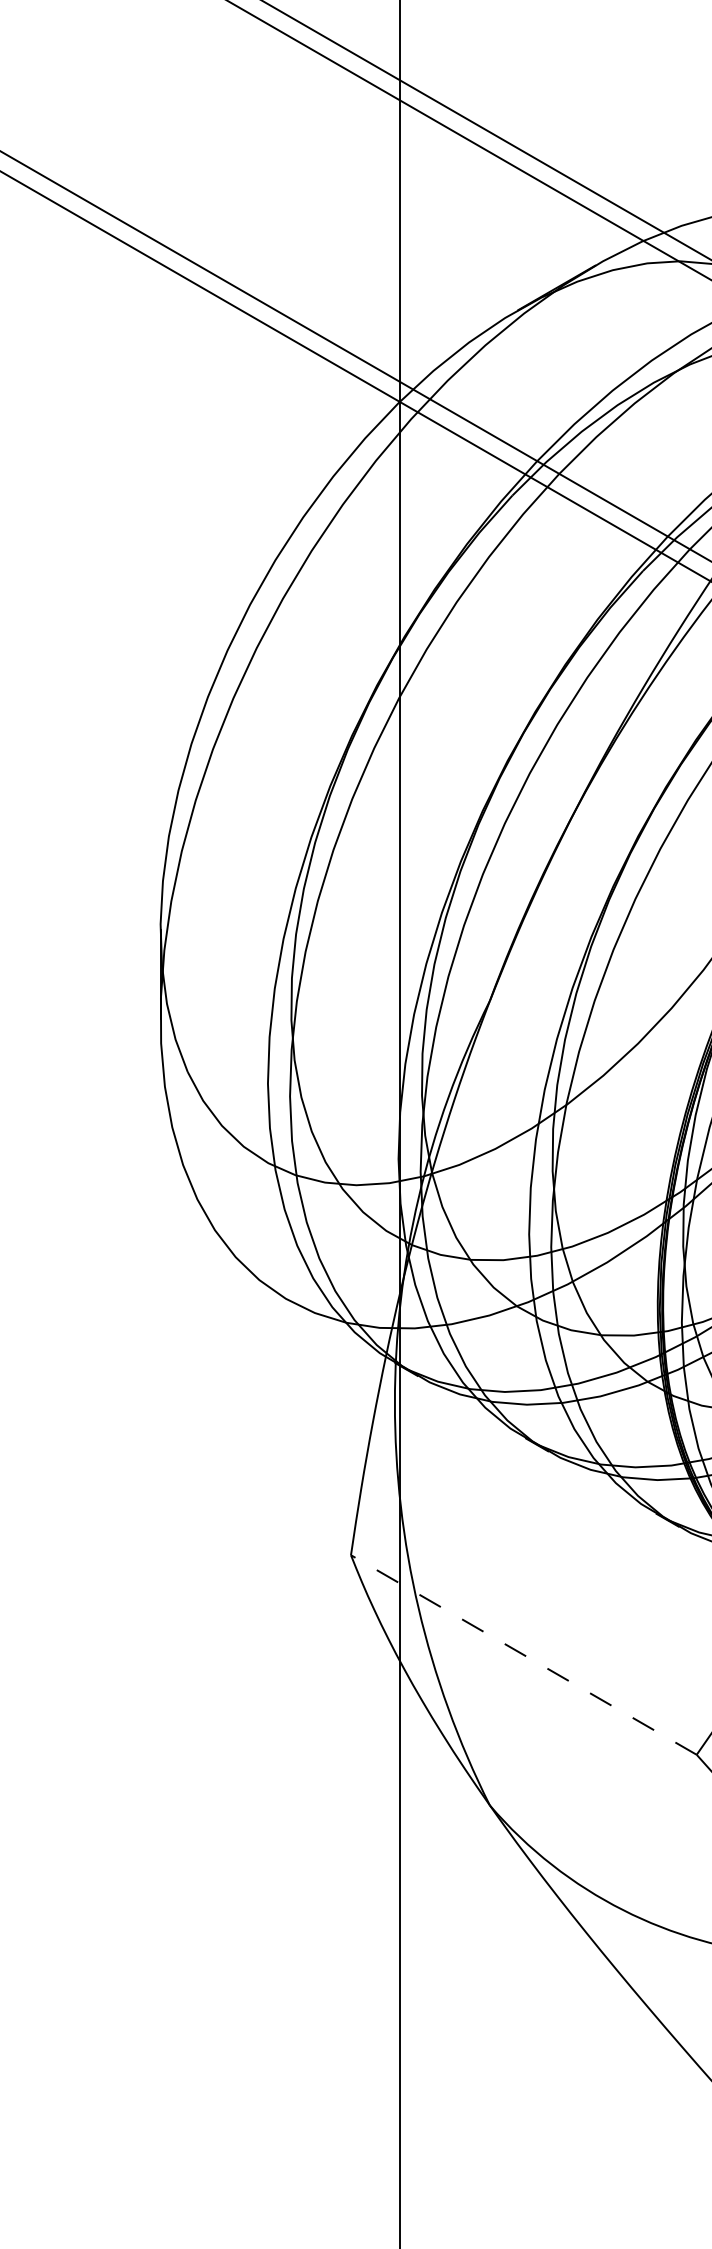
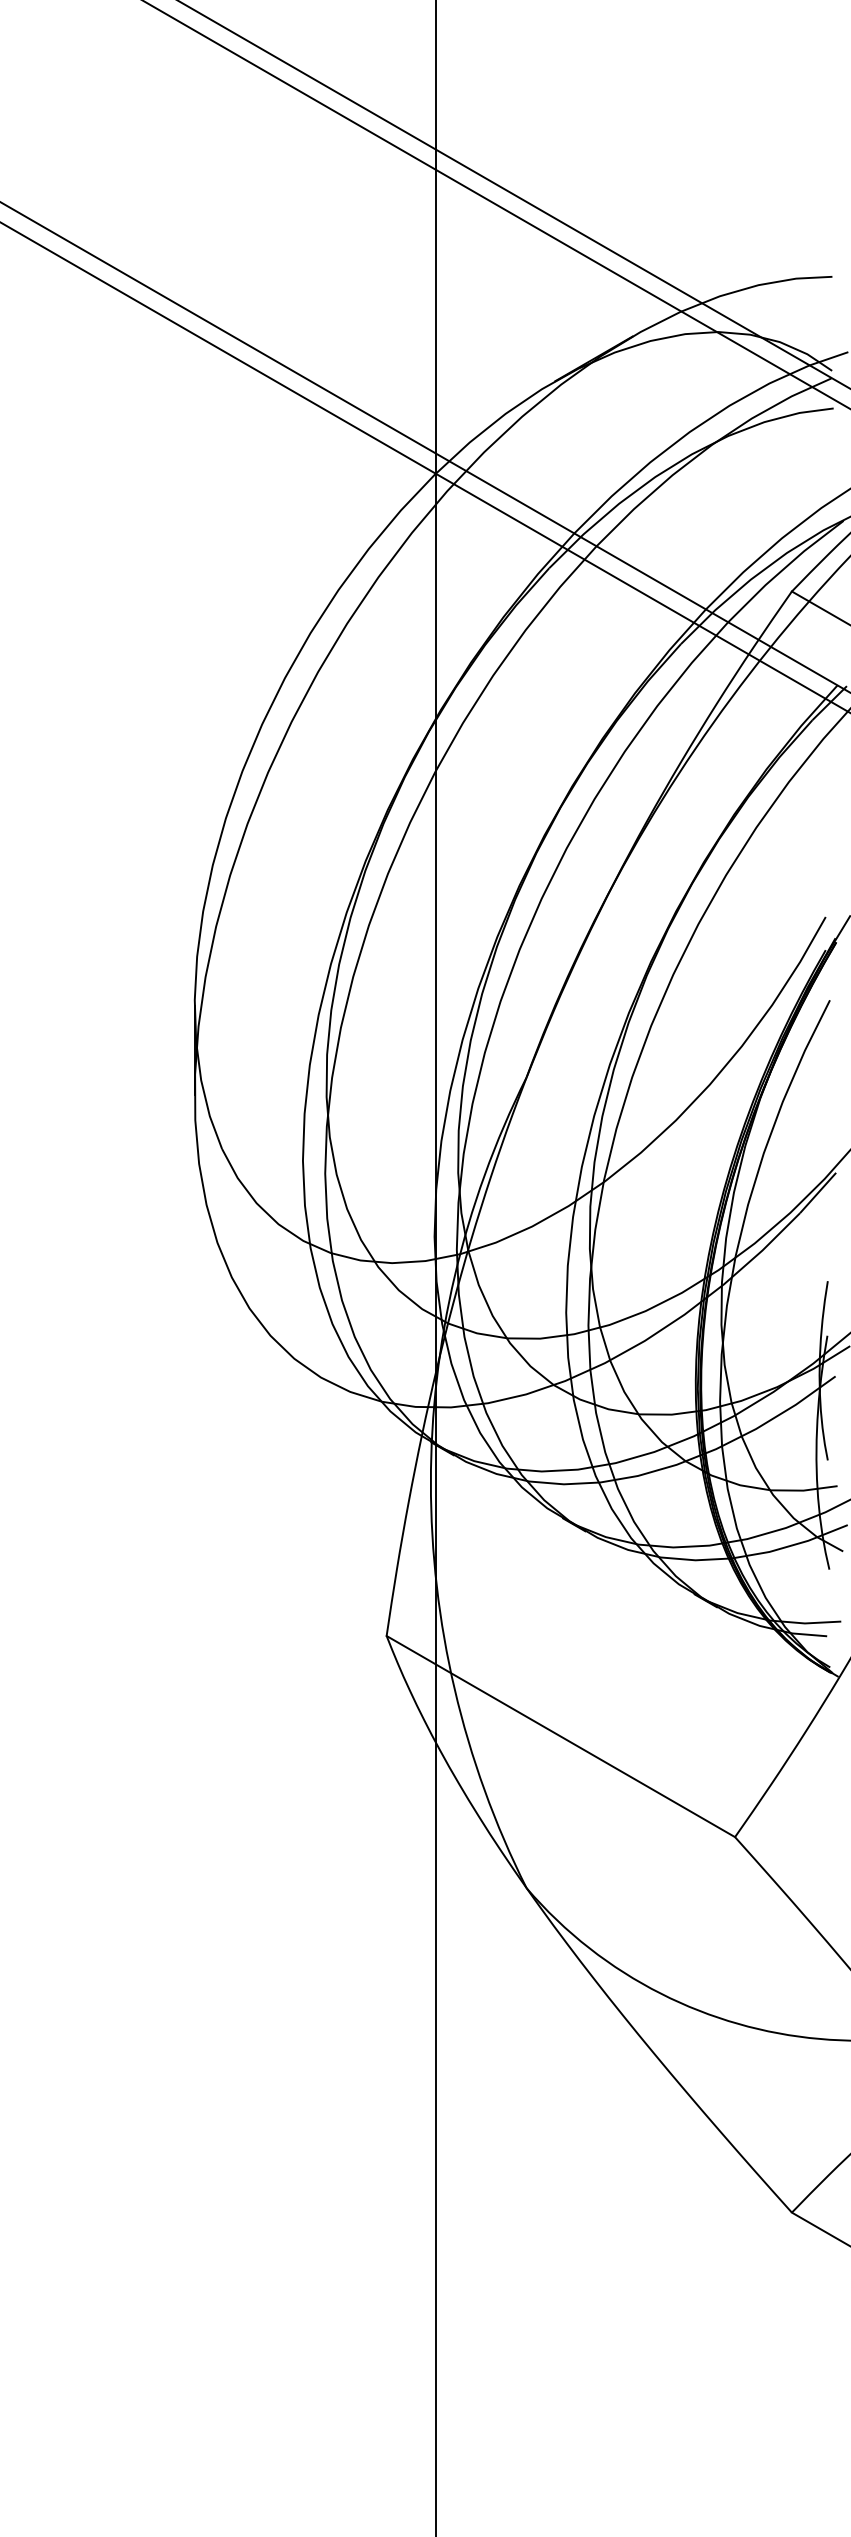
line: (523, 1654) -> (560, 1736), dashed -> solid

